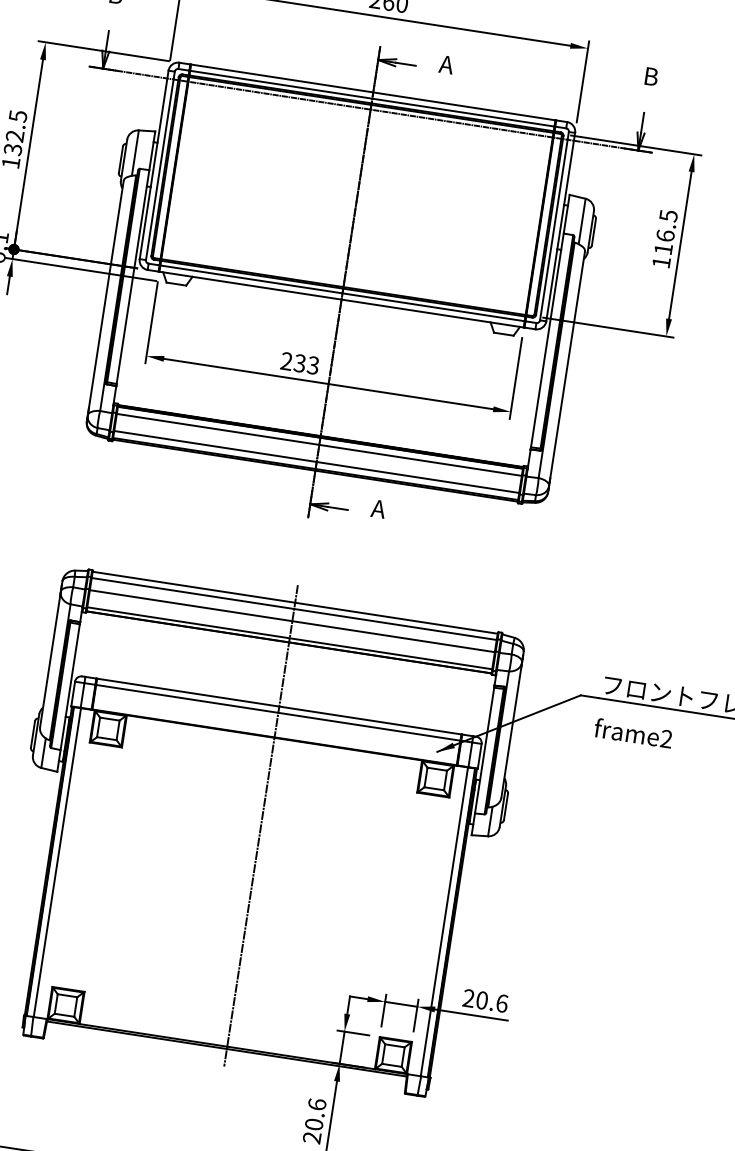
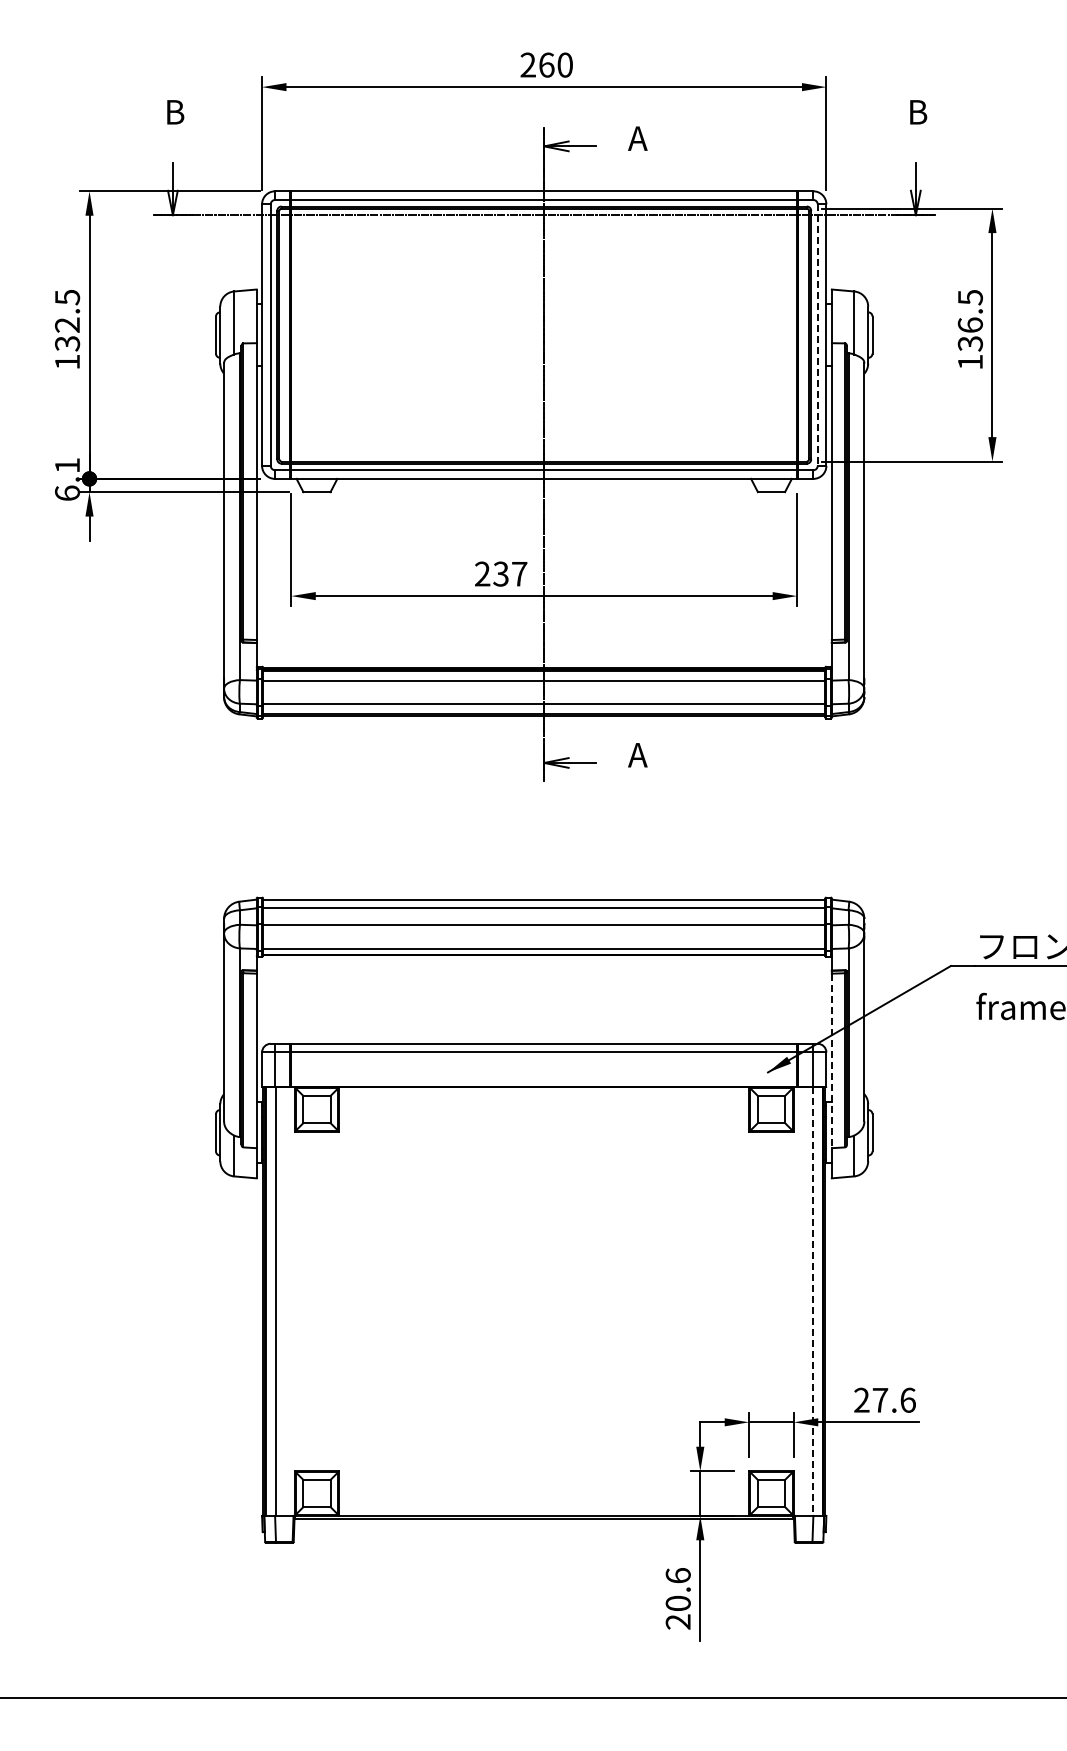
line: (554, 226) -> (817, 335), solid -> dashed
text: (663, 249) -> (970, 343), 116.5 -> 136.5
text: (313, 365) -> (519, 573), 233 -> 237
line: (484, 750) -> (831, 1061), solid -> dashed
line: (261, 825) -> (544, 1209), removed
line: (444, 922) -> (812, 1302), solid -> dashed
text: (482, 999) -> (880, 1399), 20.6 -> 27.6

